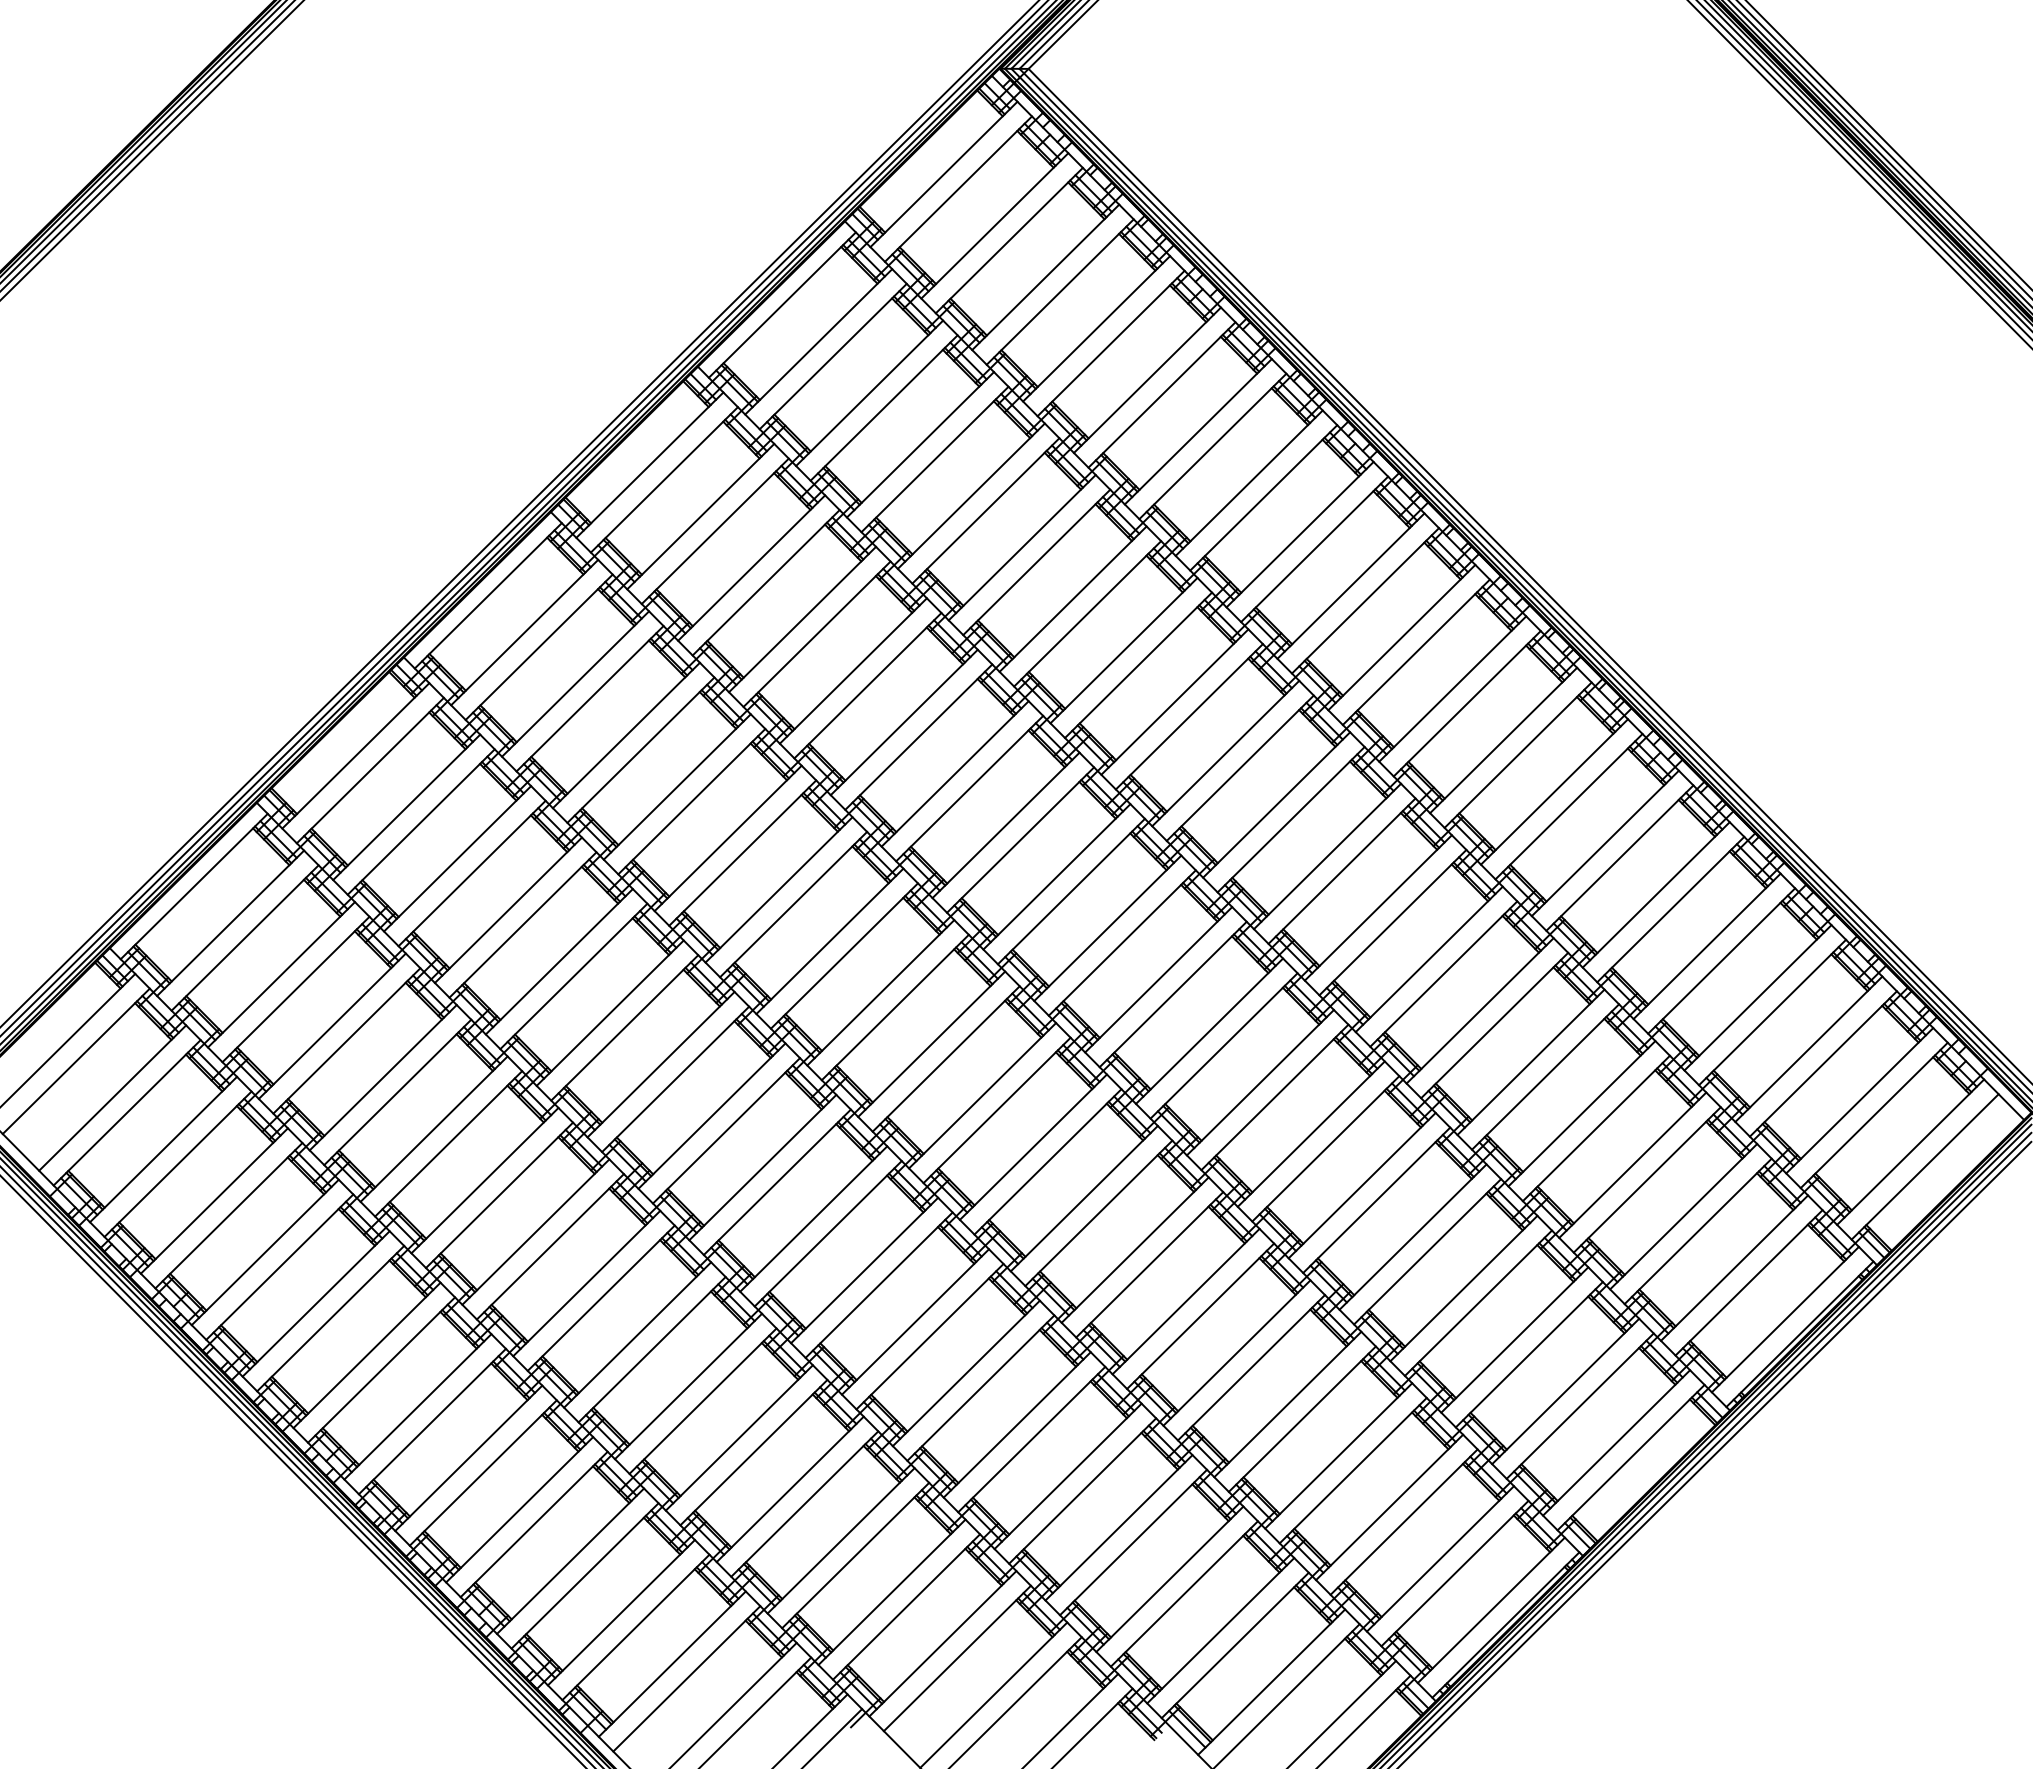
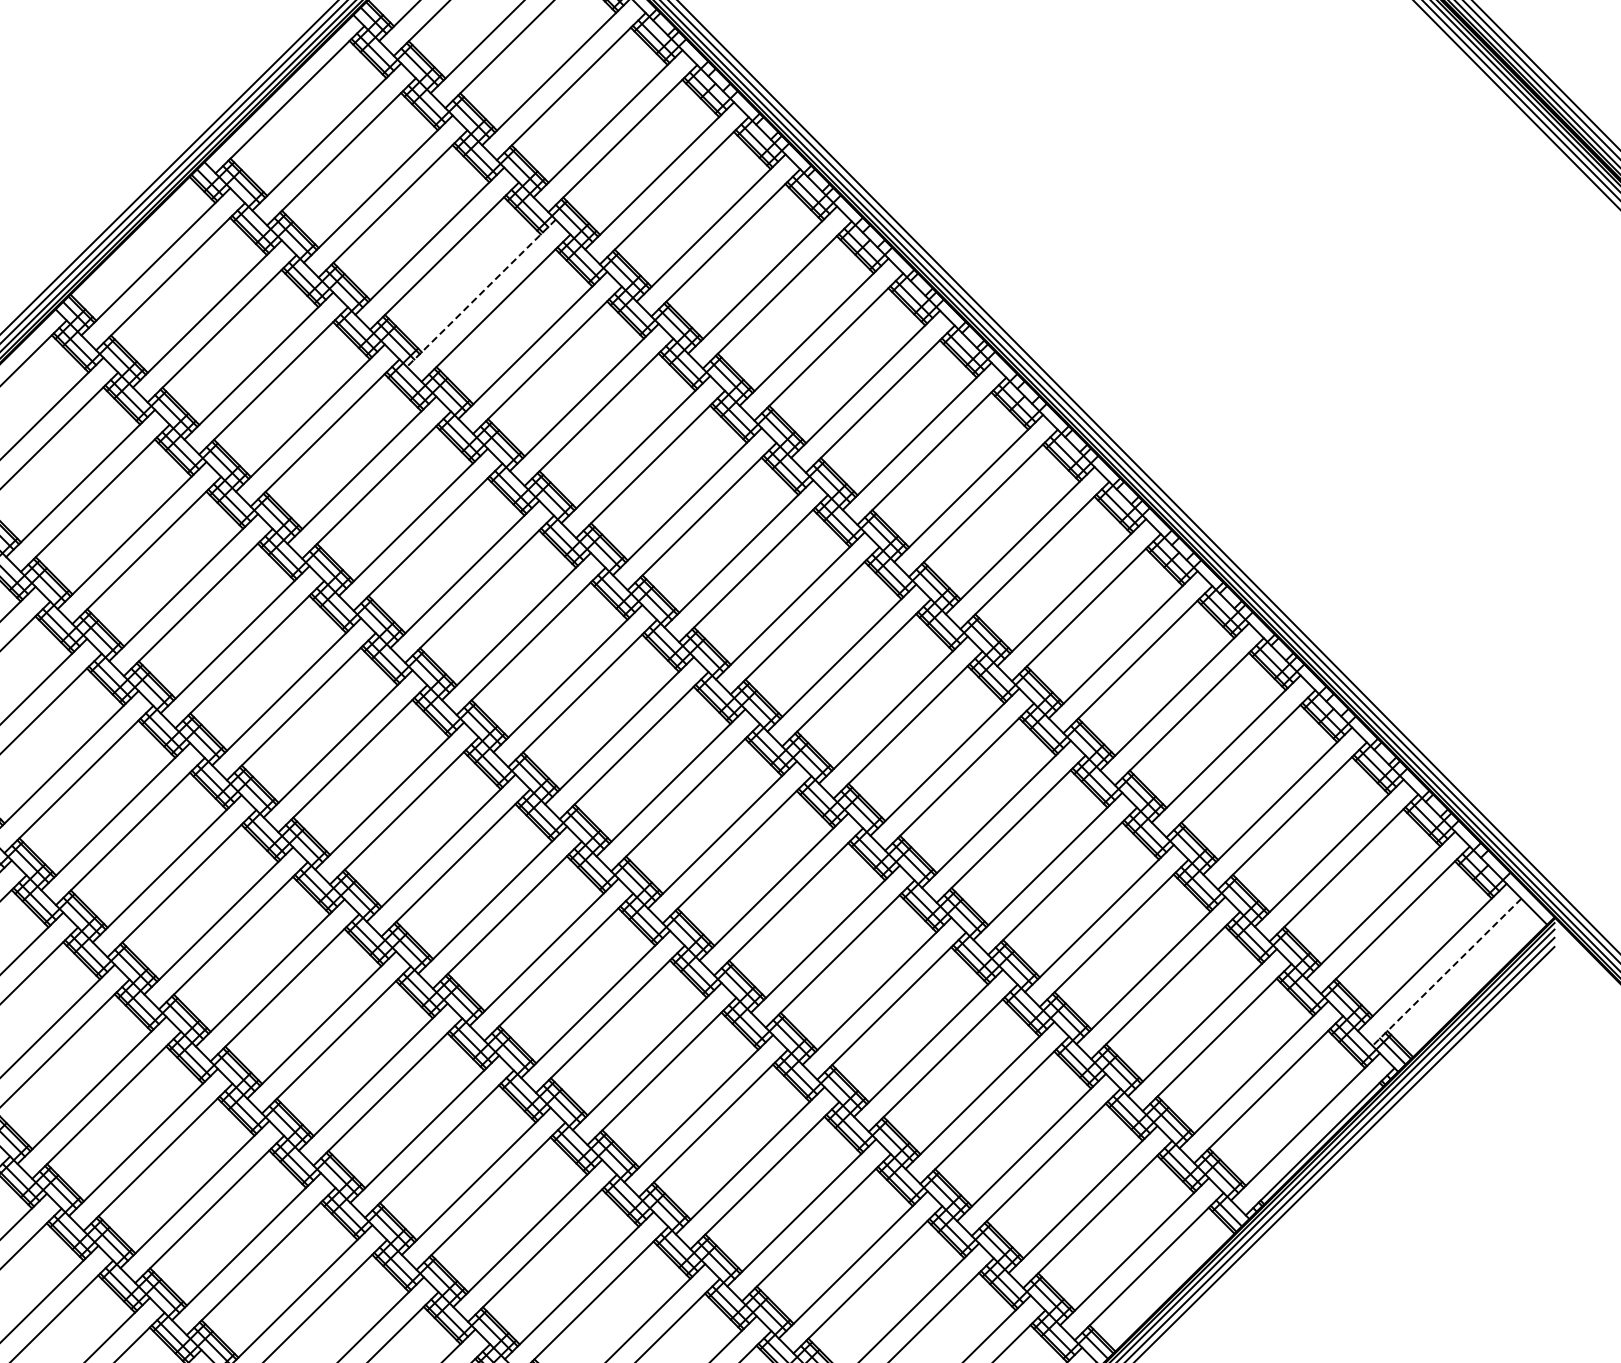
line: (971, 496) -> (481, 293), solid -> dashed
line: (1924, 1167) -> (1446, 972), solid -> dashed

